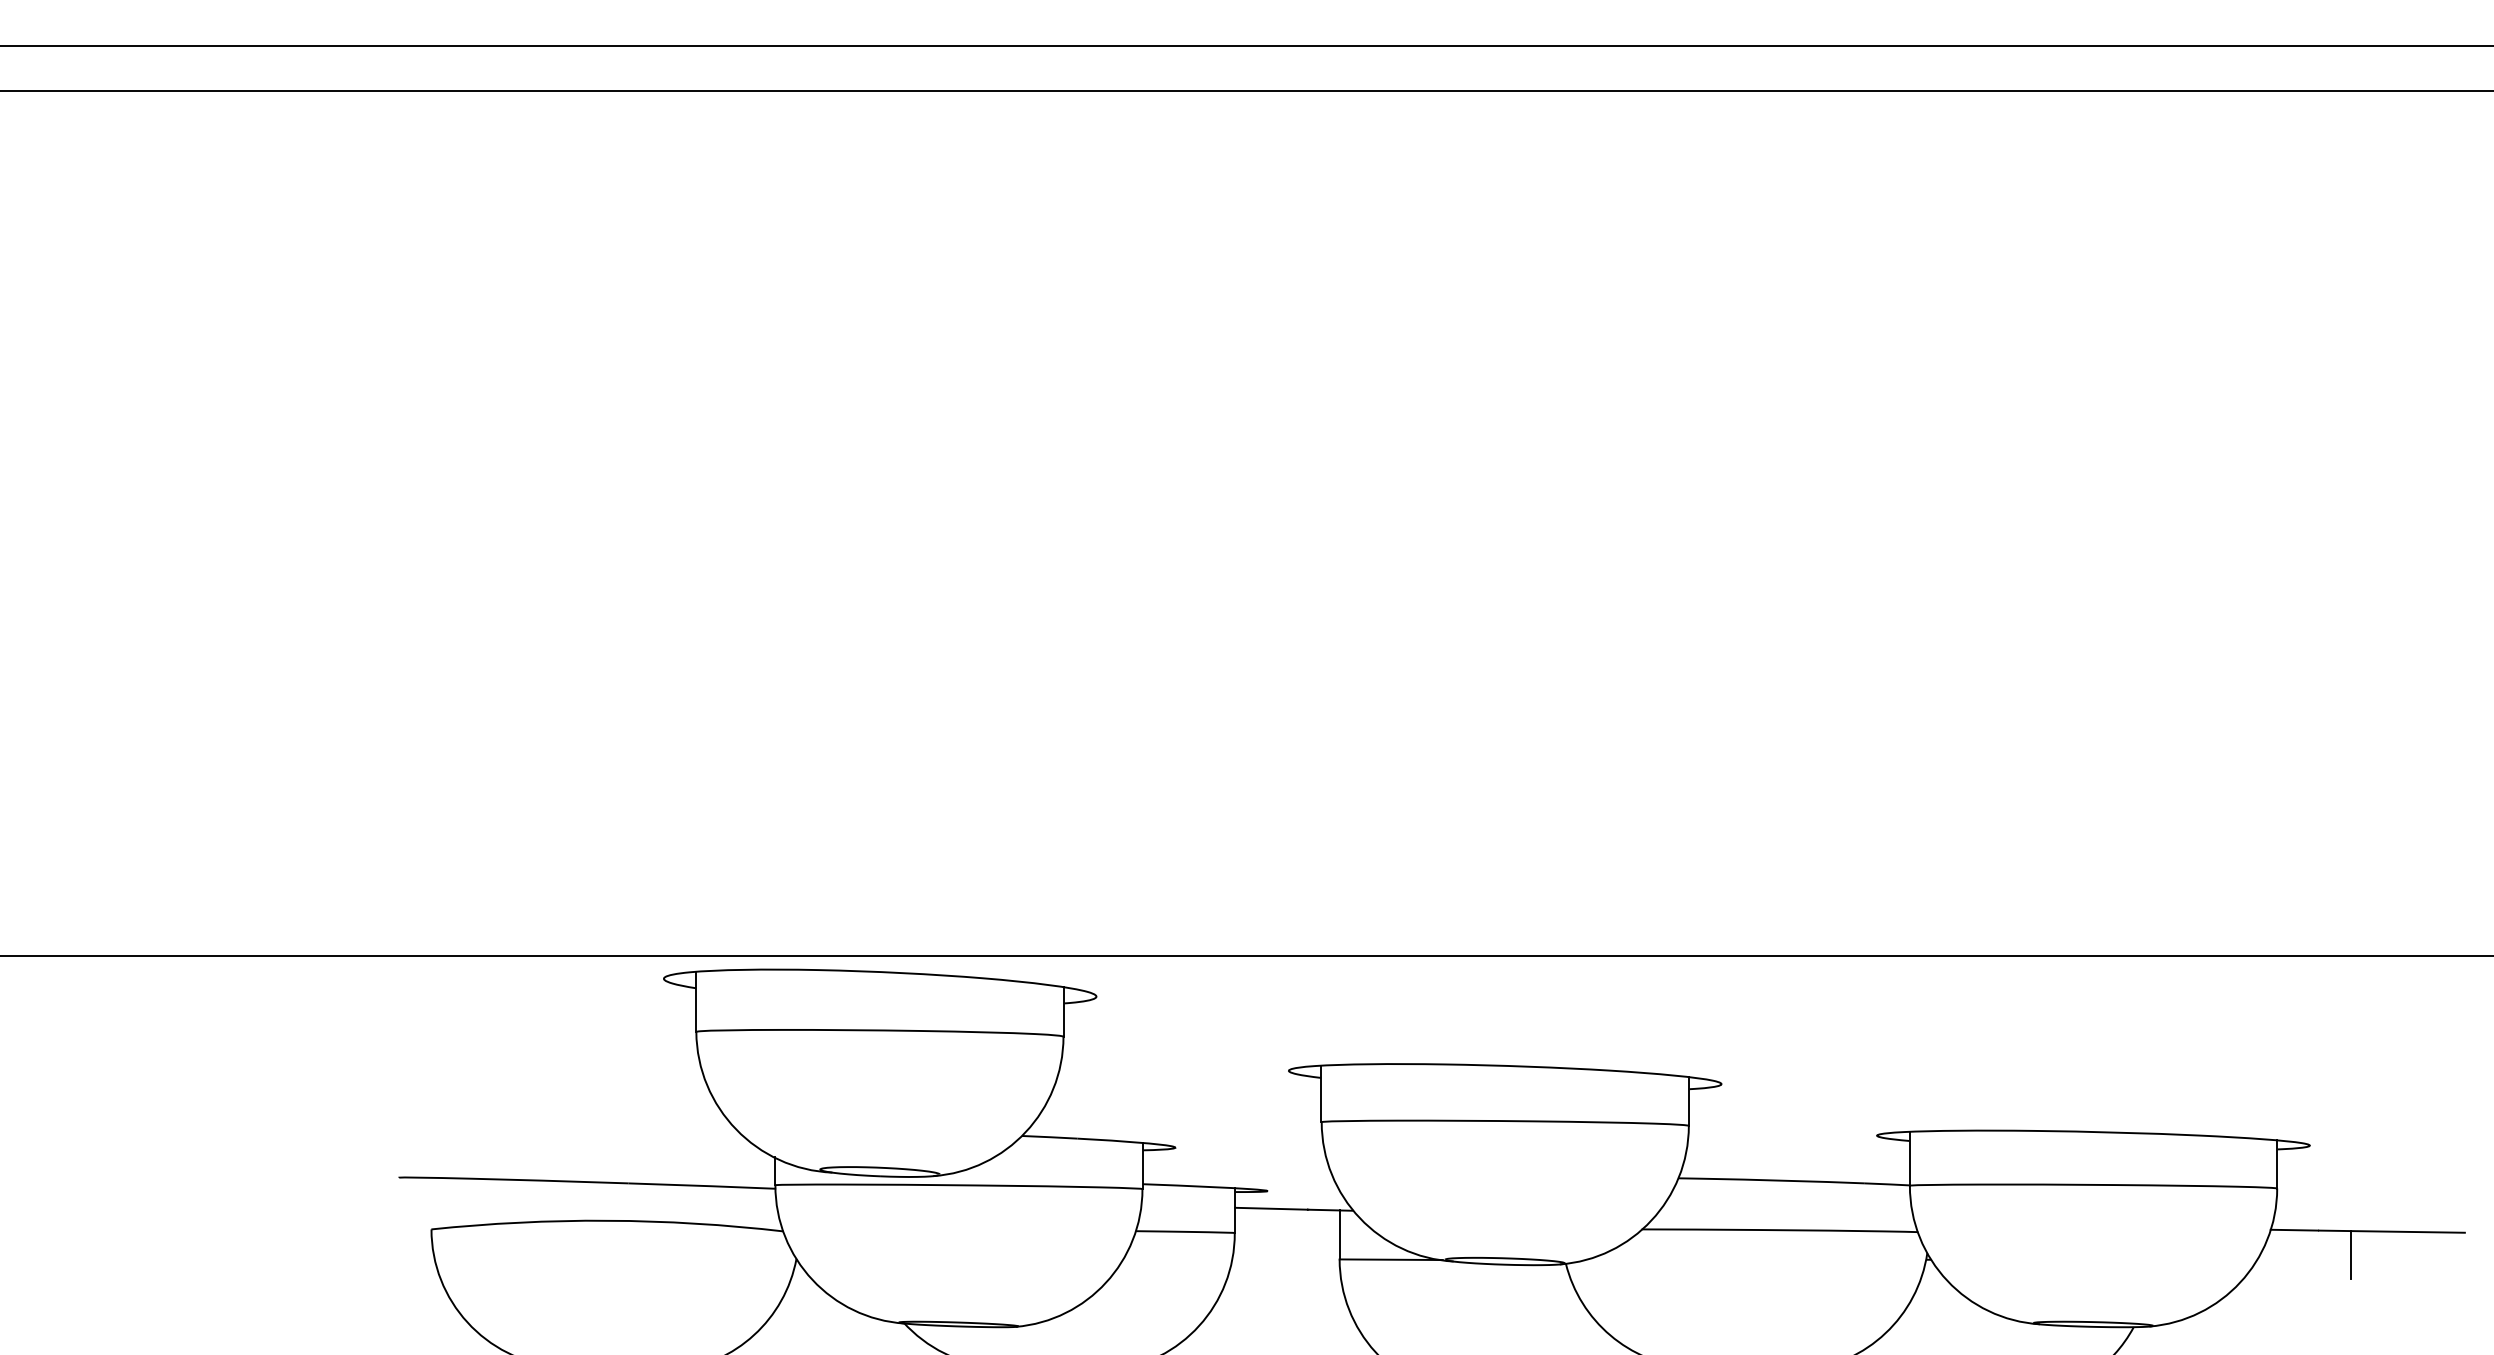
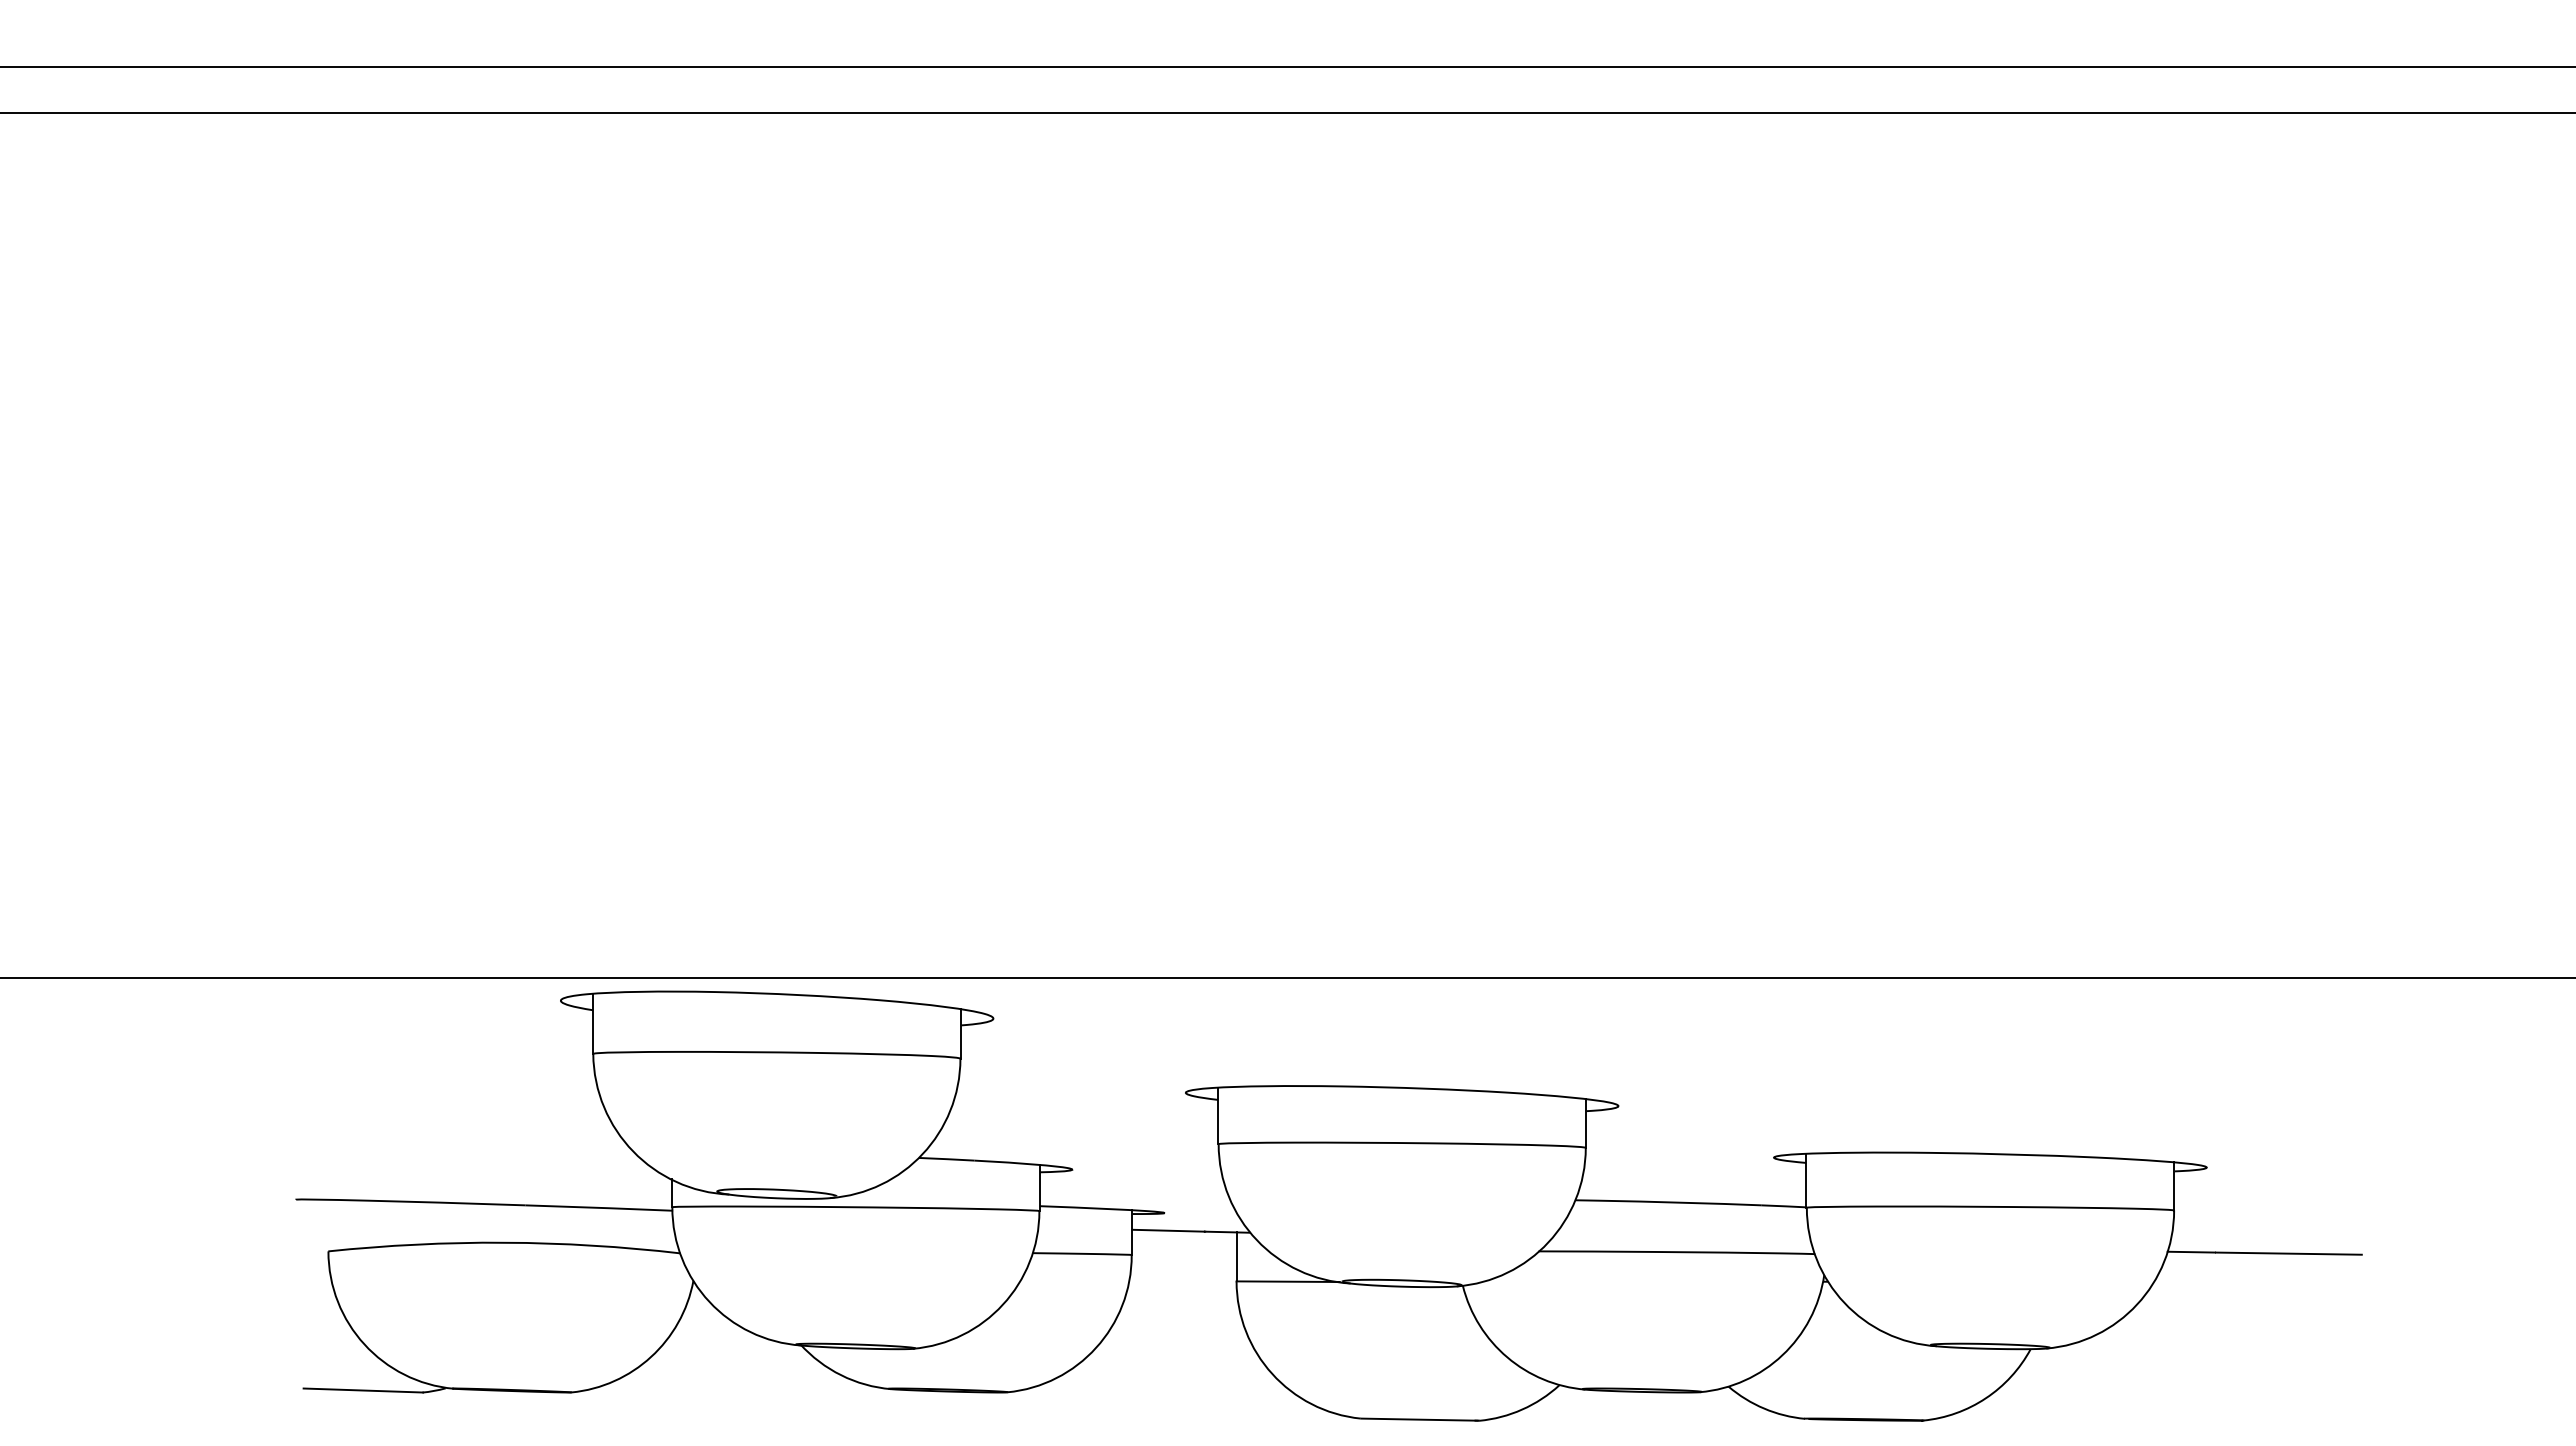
line: (2350, 1254) -> (2247, 1276), removed

